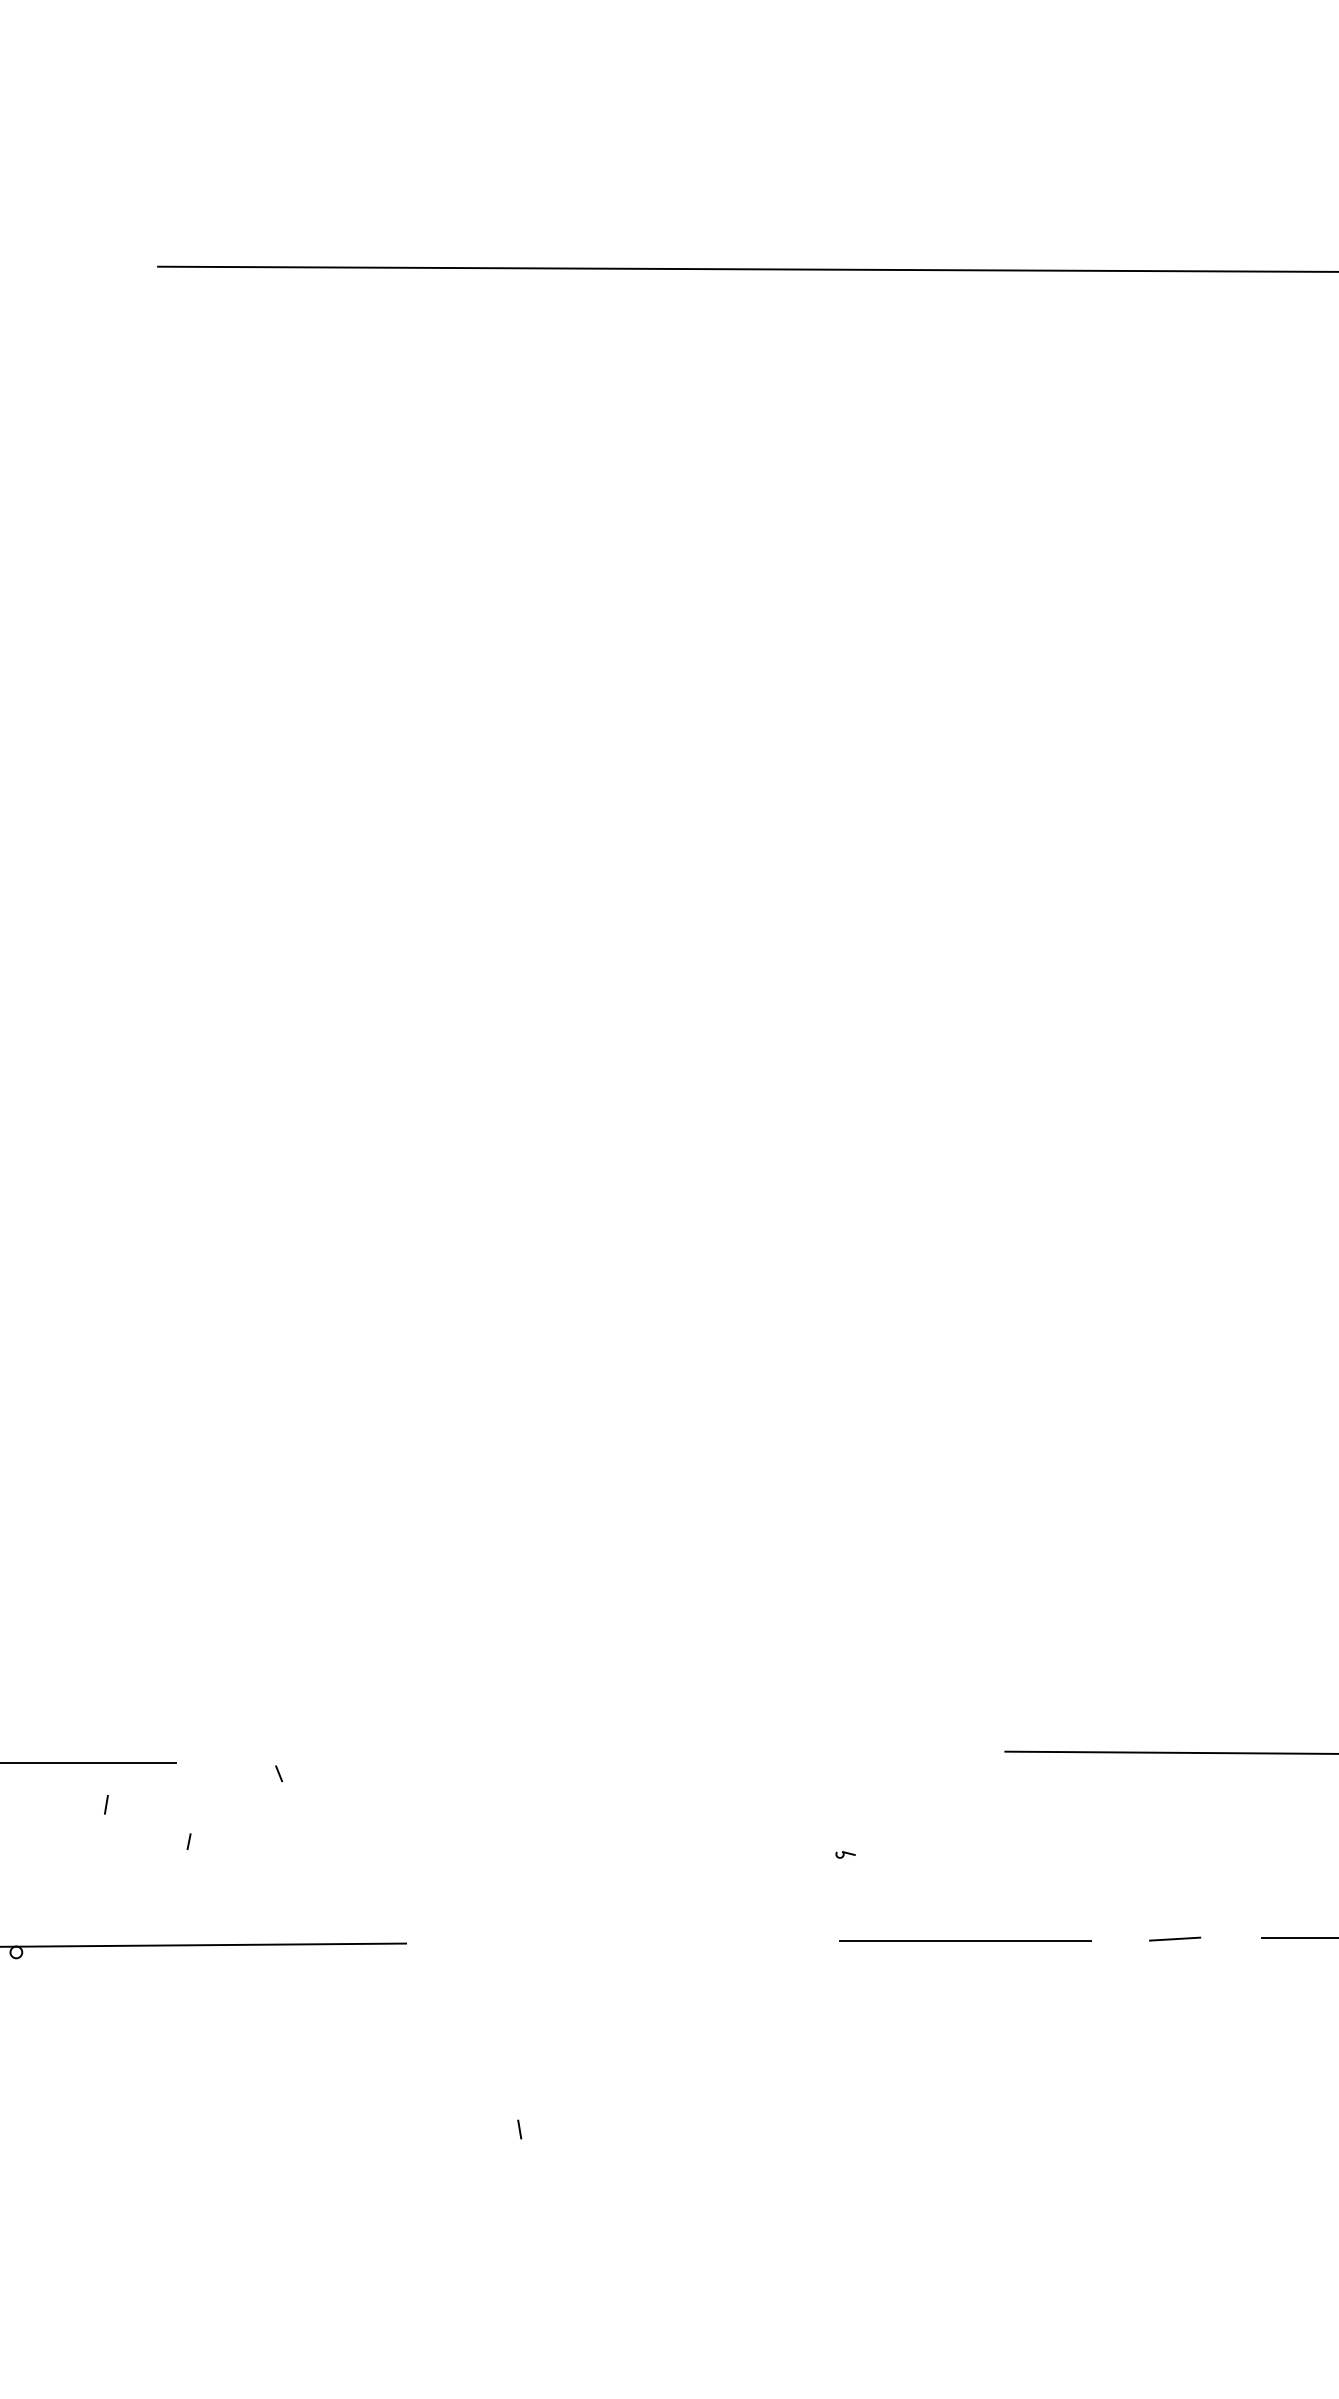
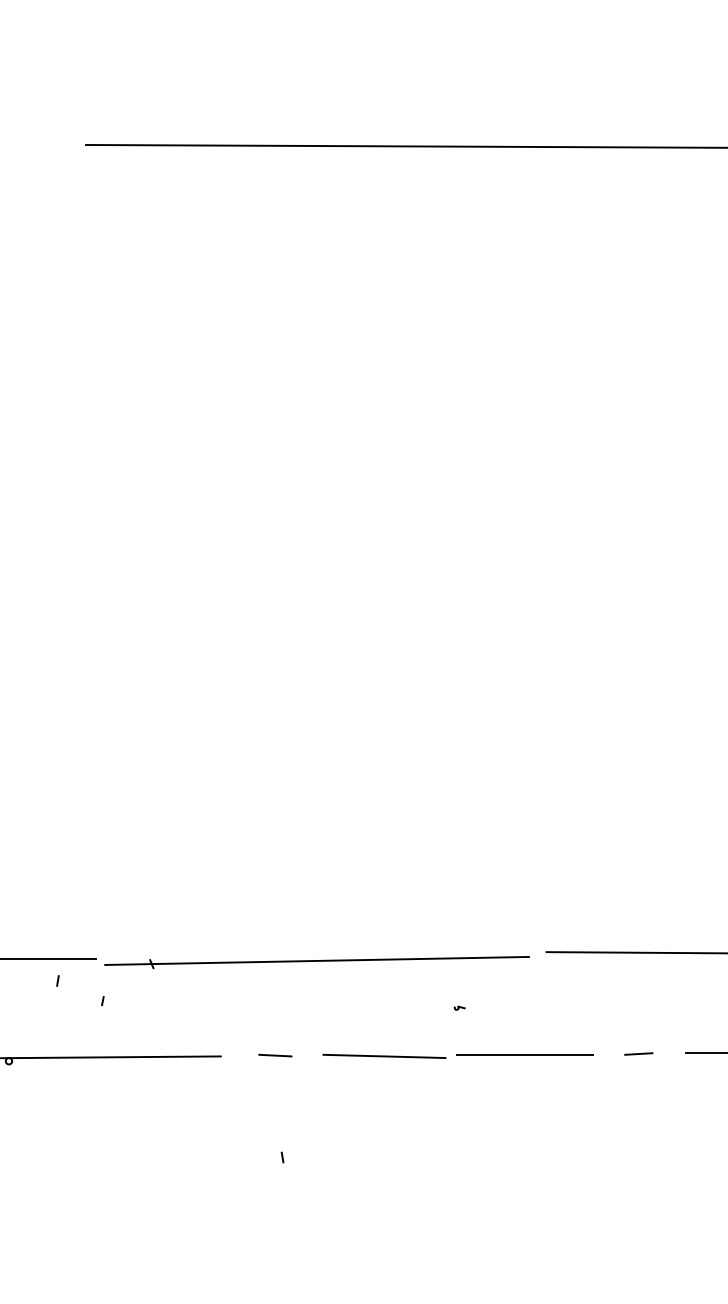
line: (582, 1767) -> (316, 960), added
line: (506, 1941) -> (275, 1055), added
line: (707, 1941) -> (384, 1055), added

